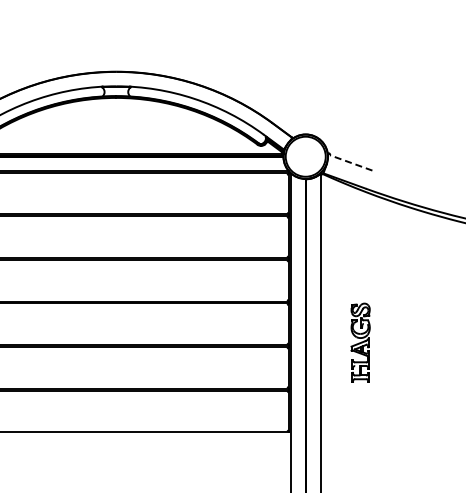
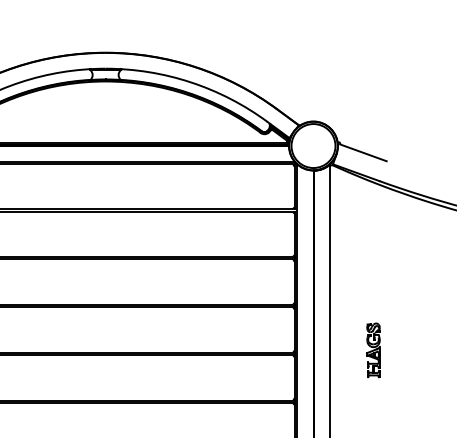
line: (351, 162) -> (363, 152), dashed -> solid
part: (359, 342) -> (372, 350), size x0.62

